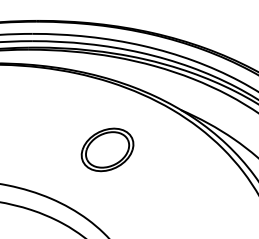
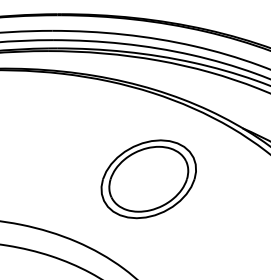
part: (107, 149) -> (148, 178), size x1.43

